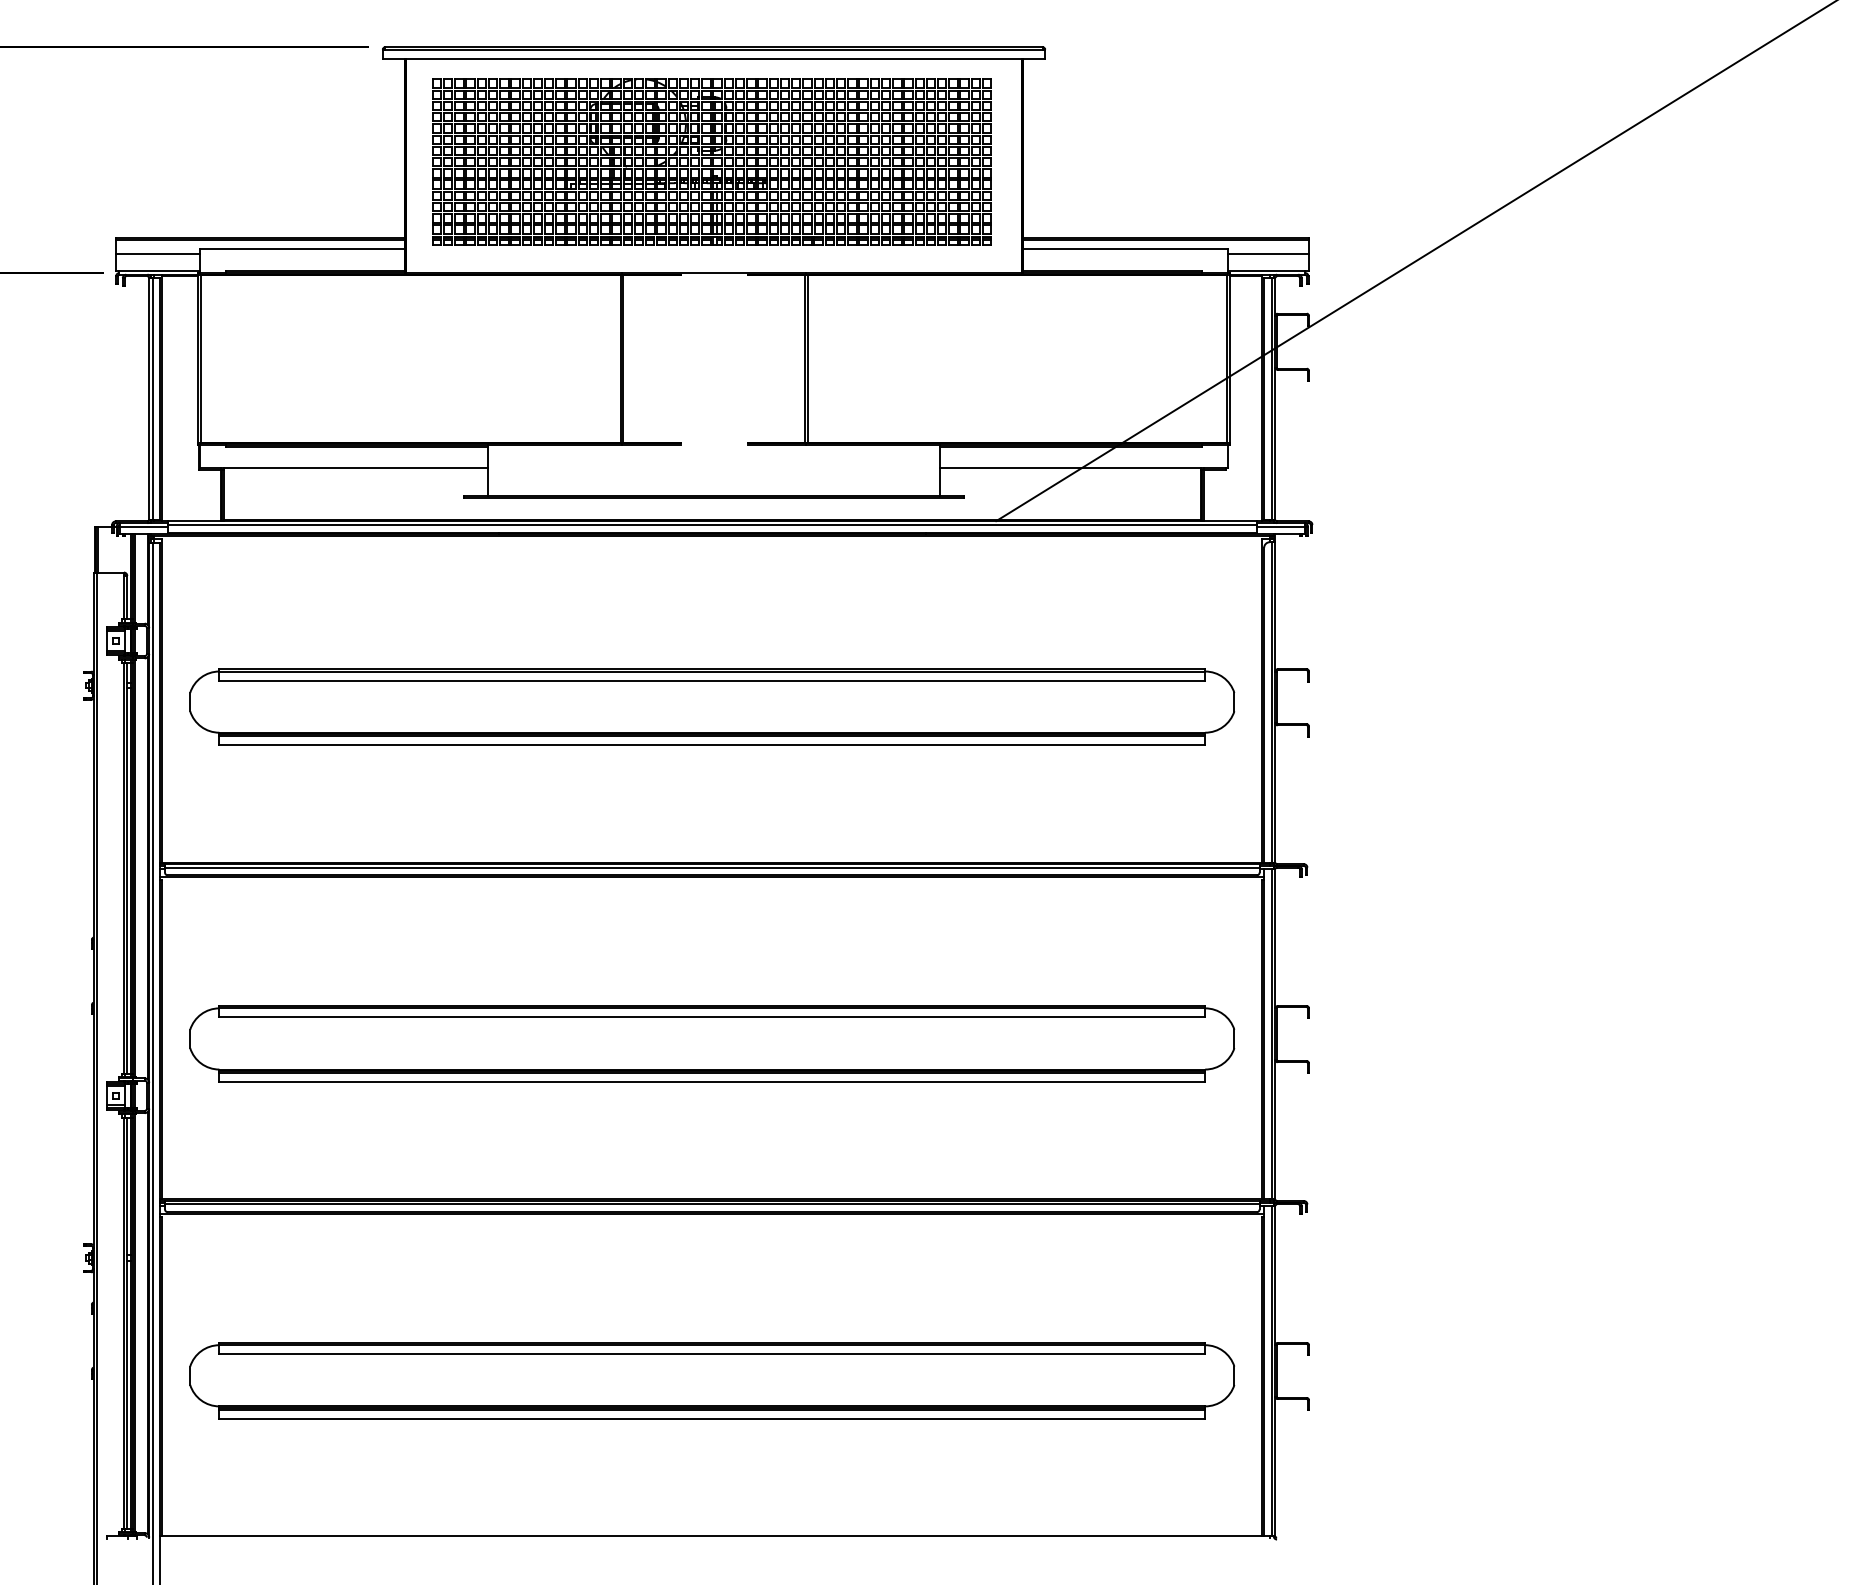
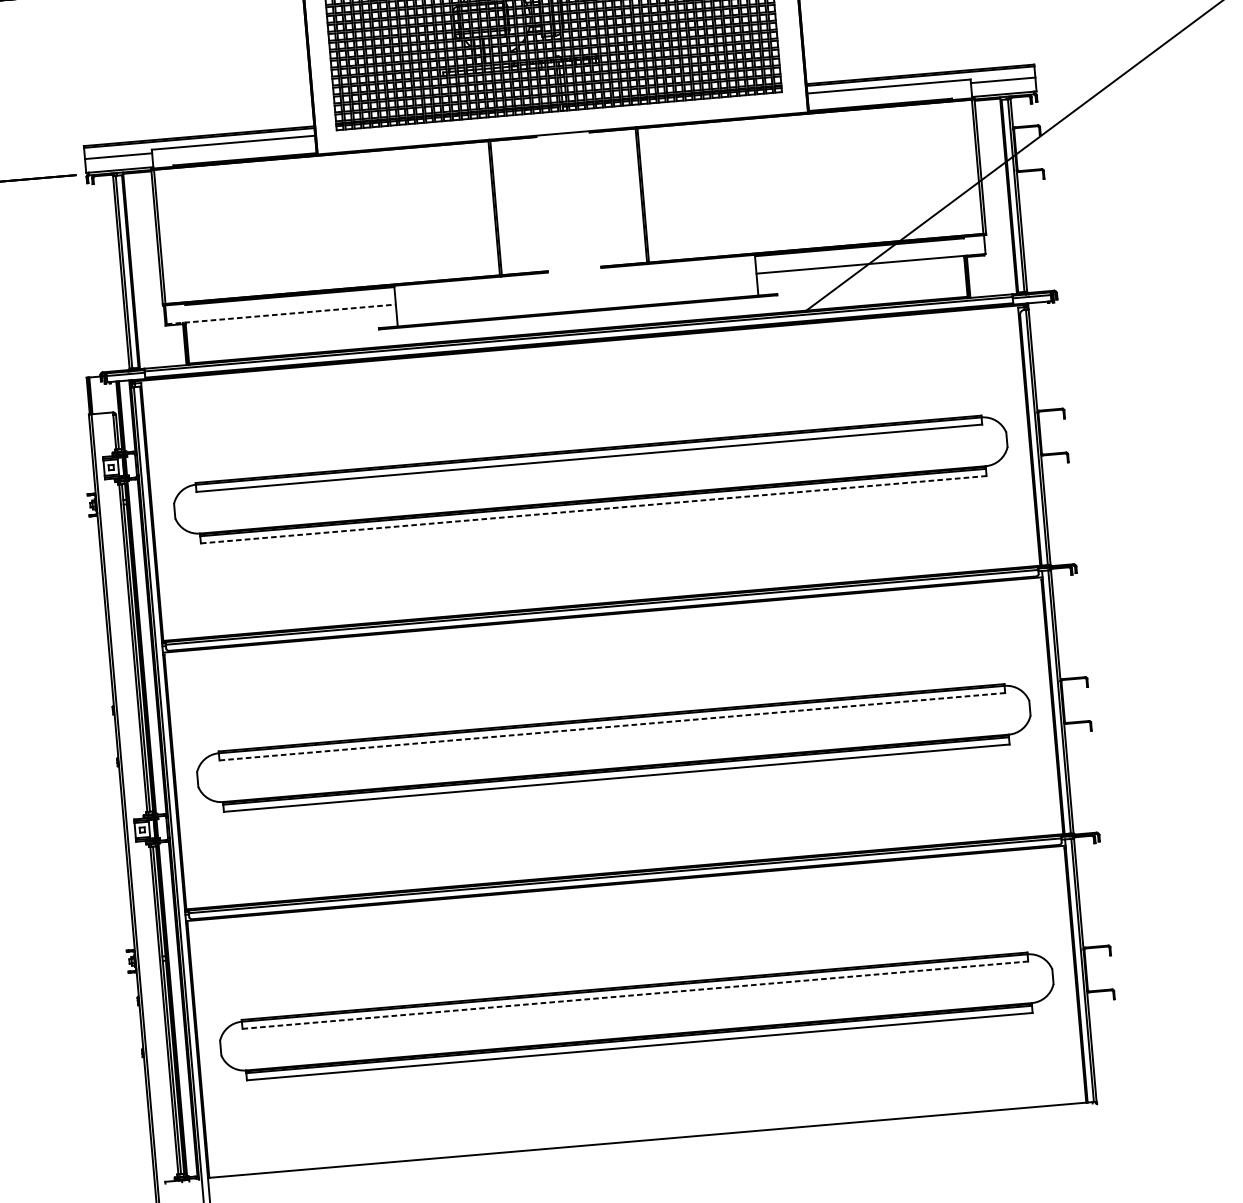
line: (344, 468) -> (281, 314), solid -> dashed
line: (712, 745) -> (593, 510), solid -> dashed
line: (712, 1017) -> (612, 726), solid -> dashed
line: (712, 1354) -> (635, 995), solid -> dashed

